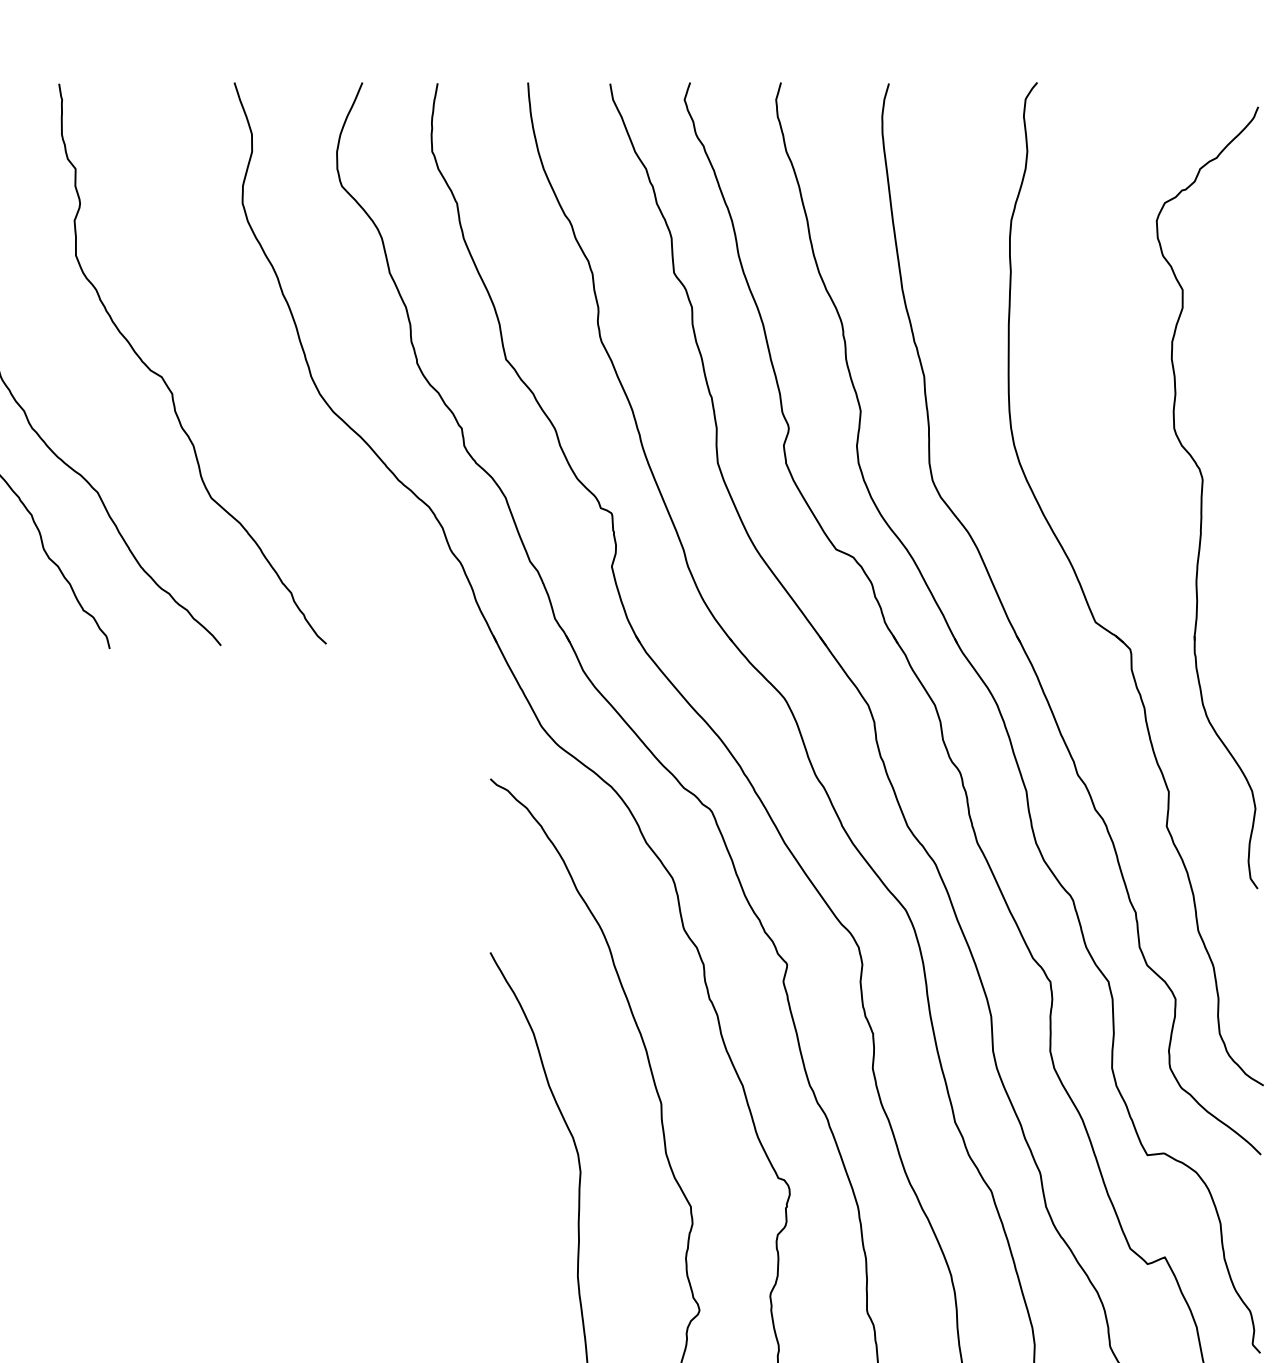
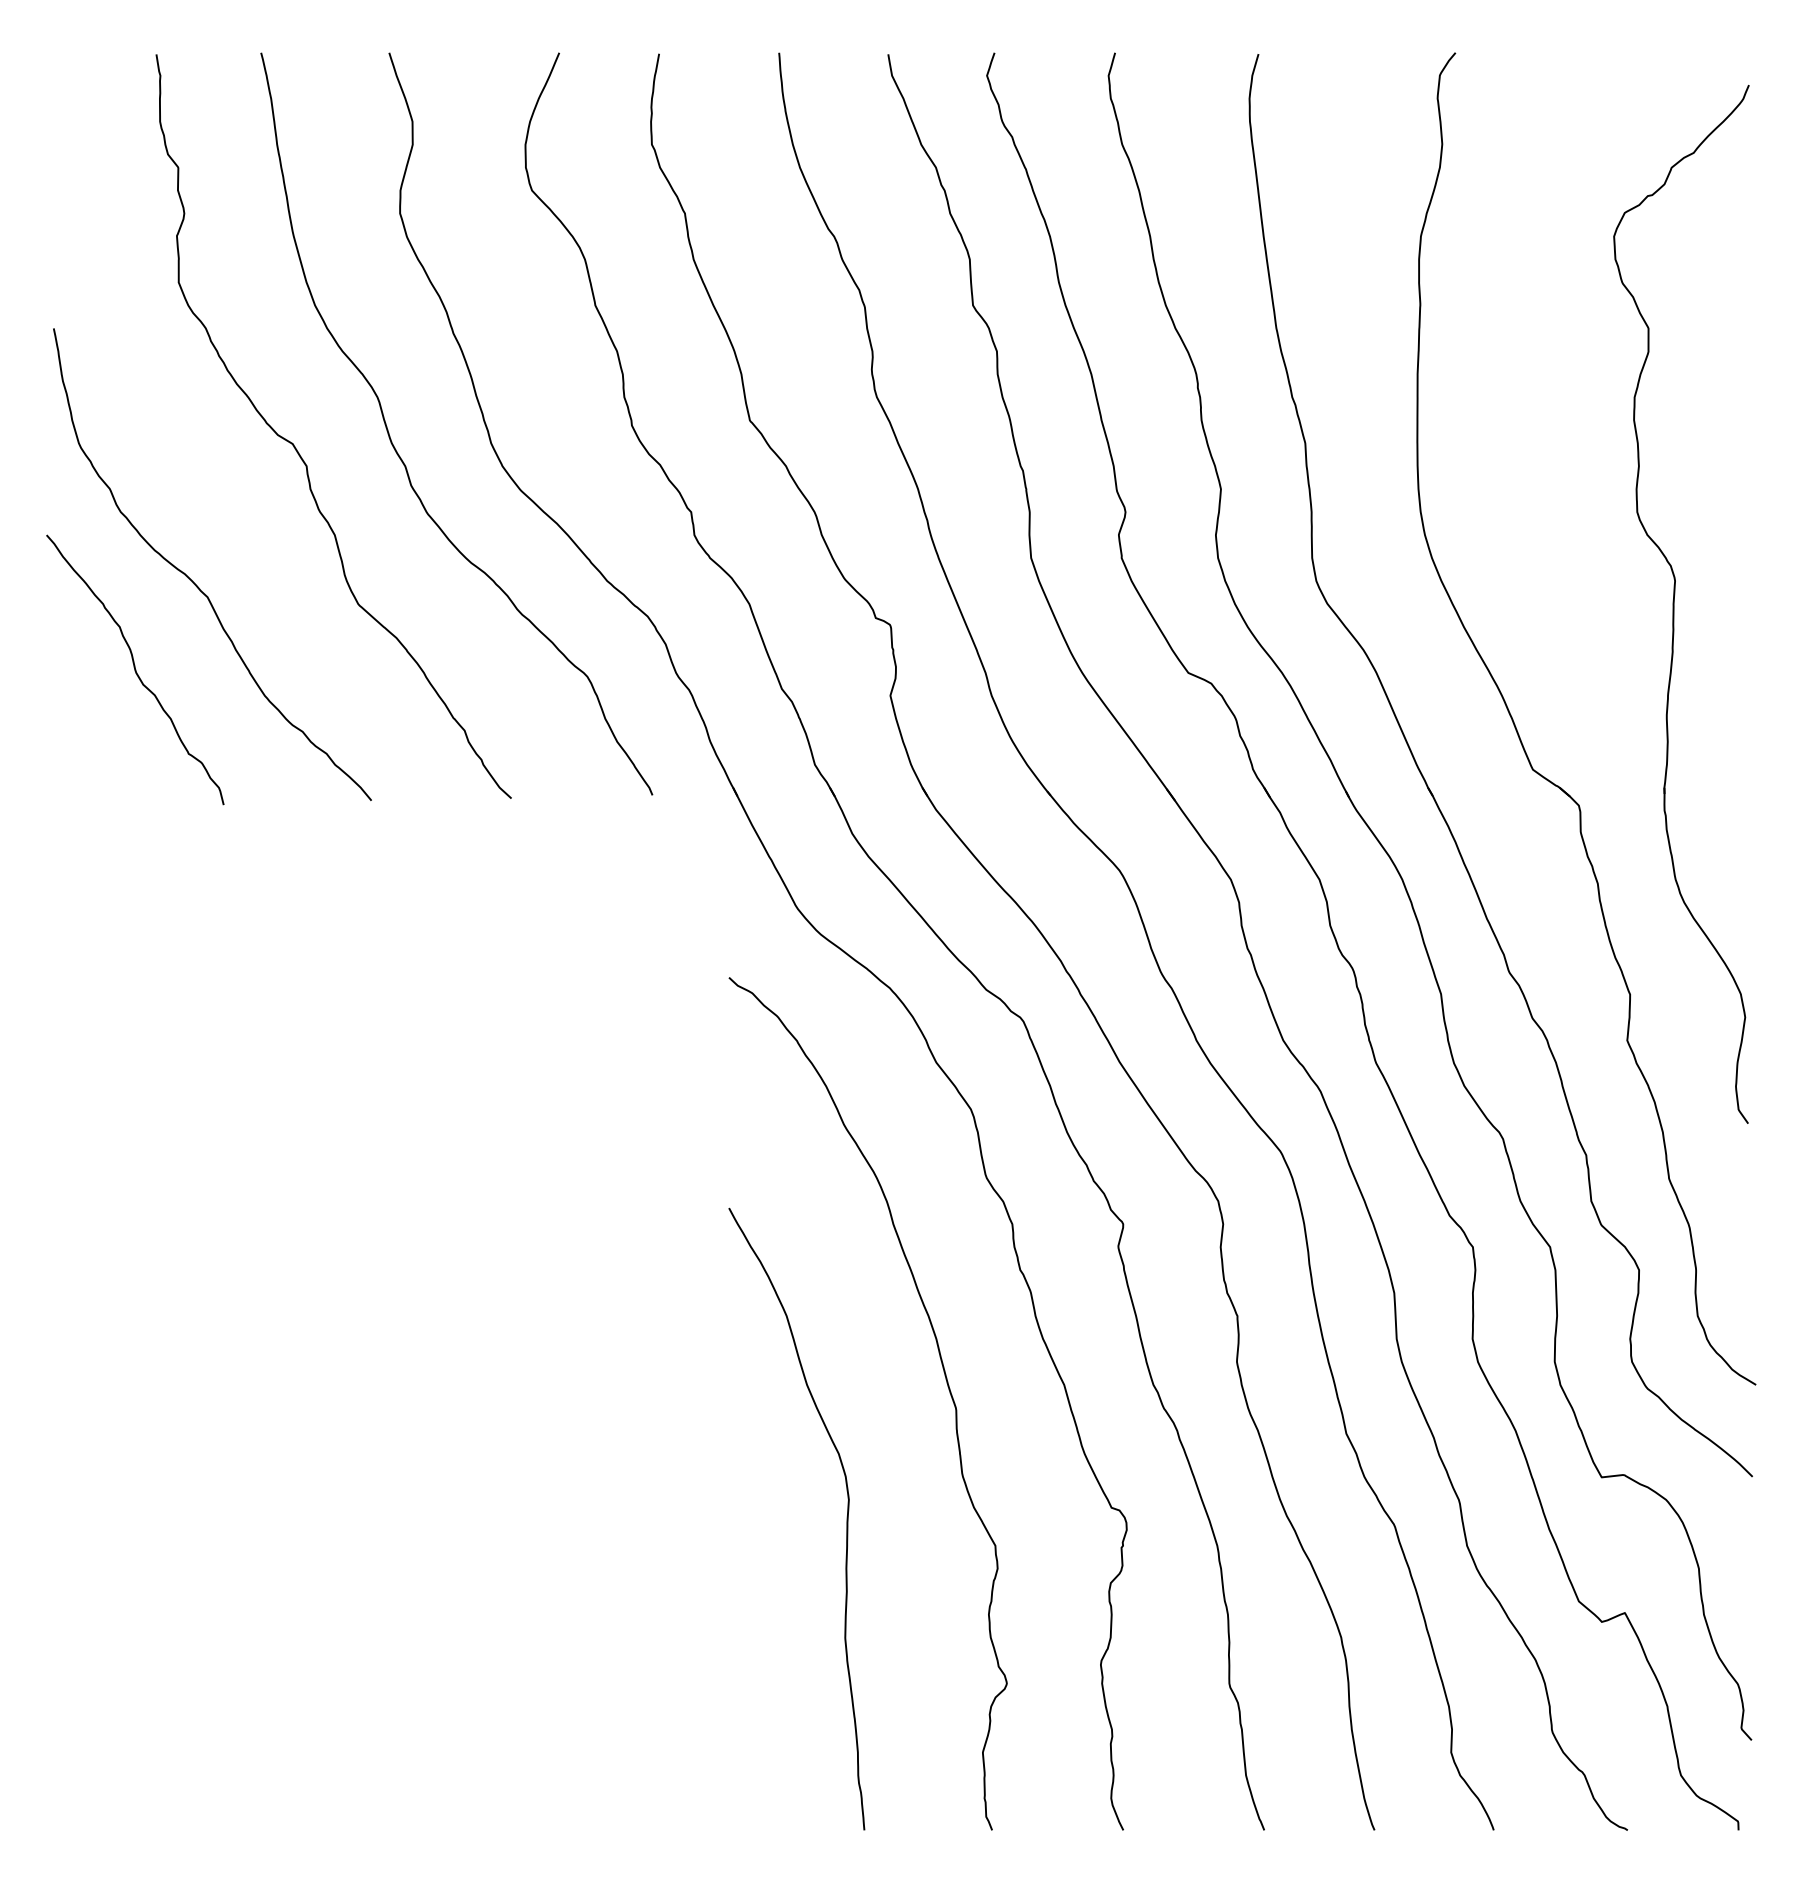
curve: (242, 385) -> (399, 454), added

